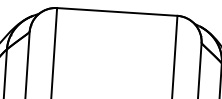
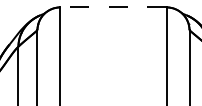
line: (116, 11) -> (112, 7), solid -> dashed

